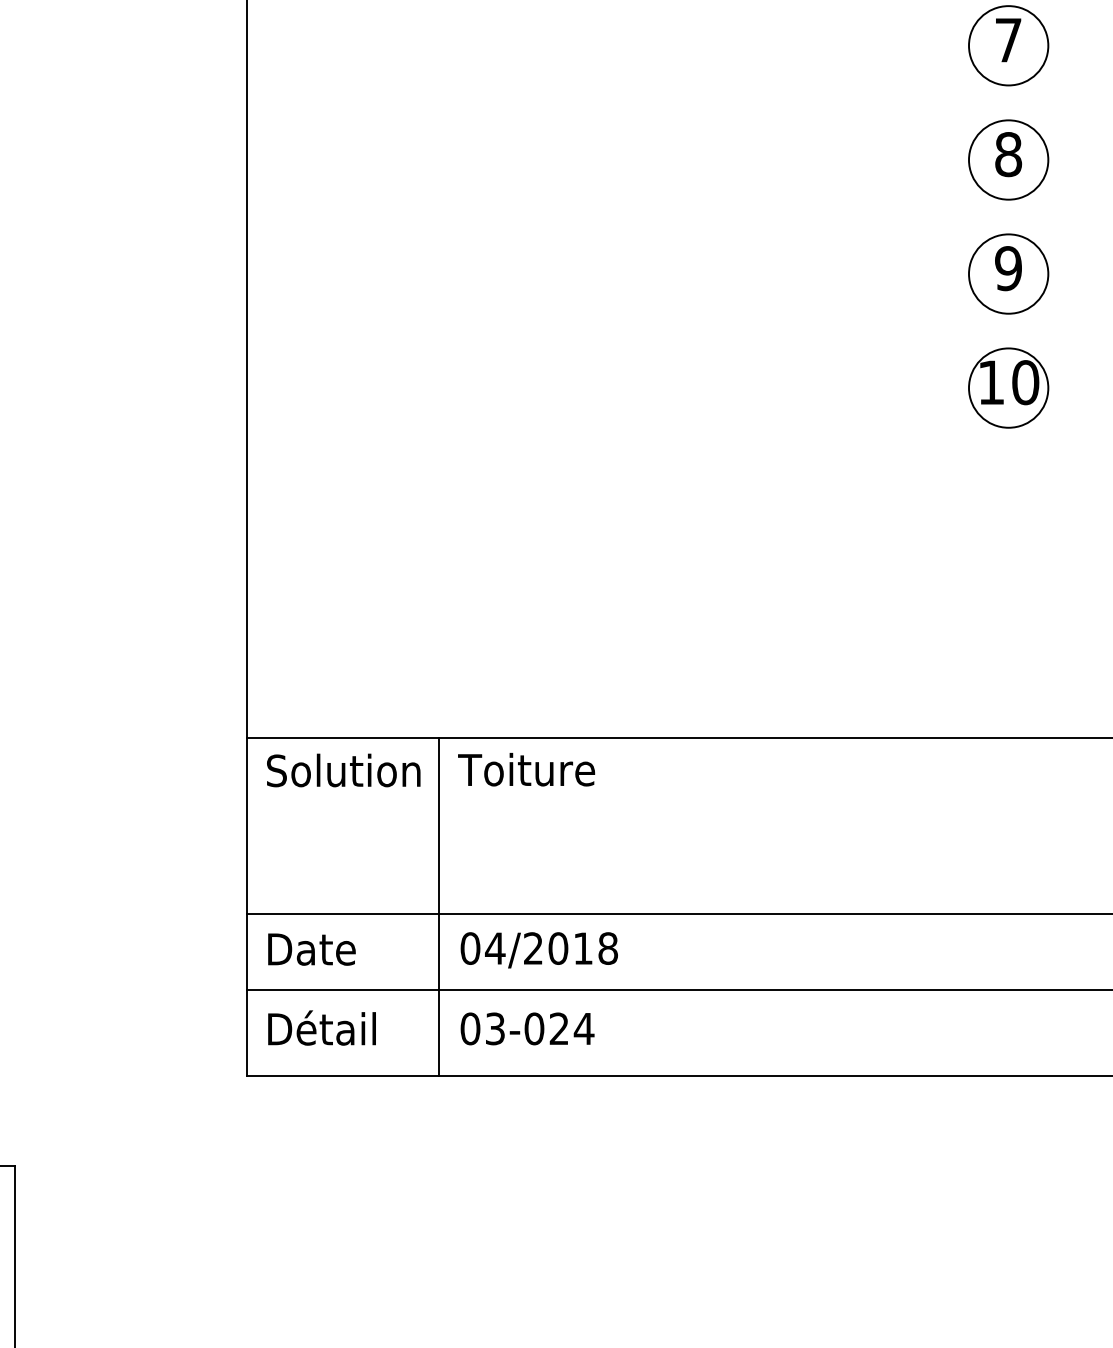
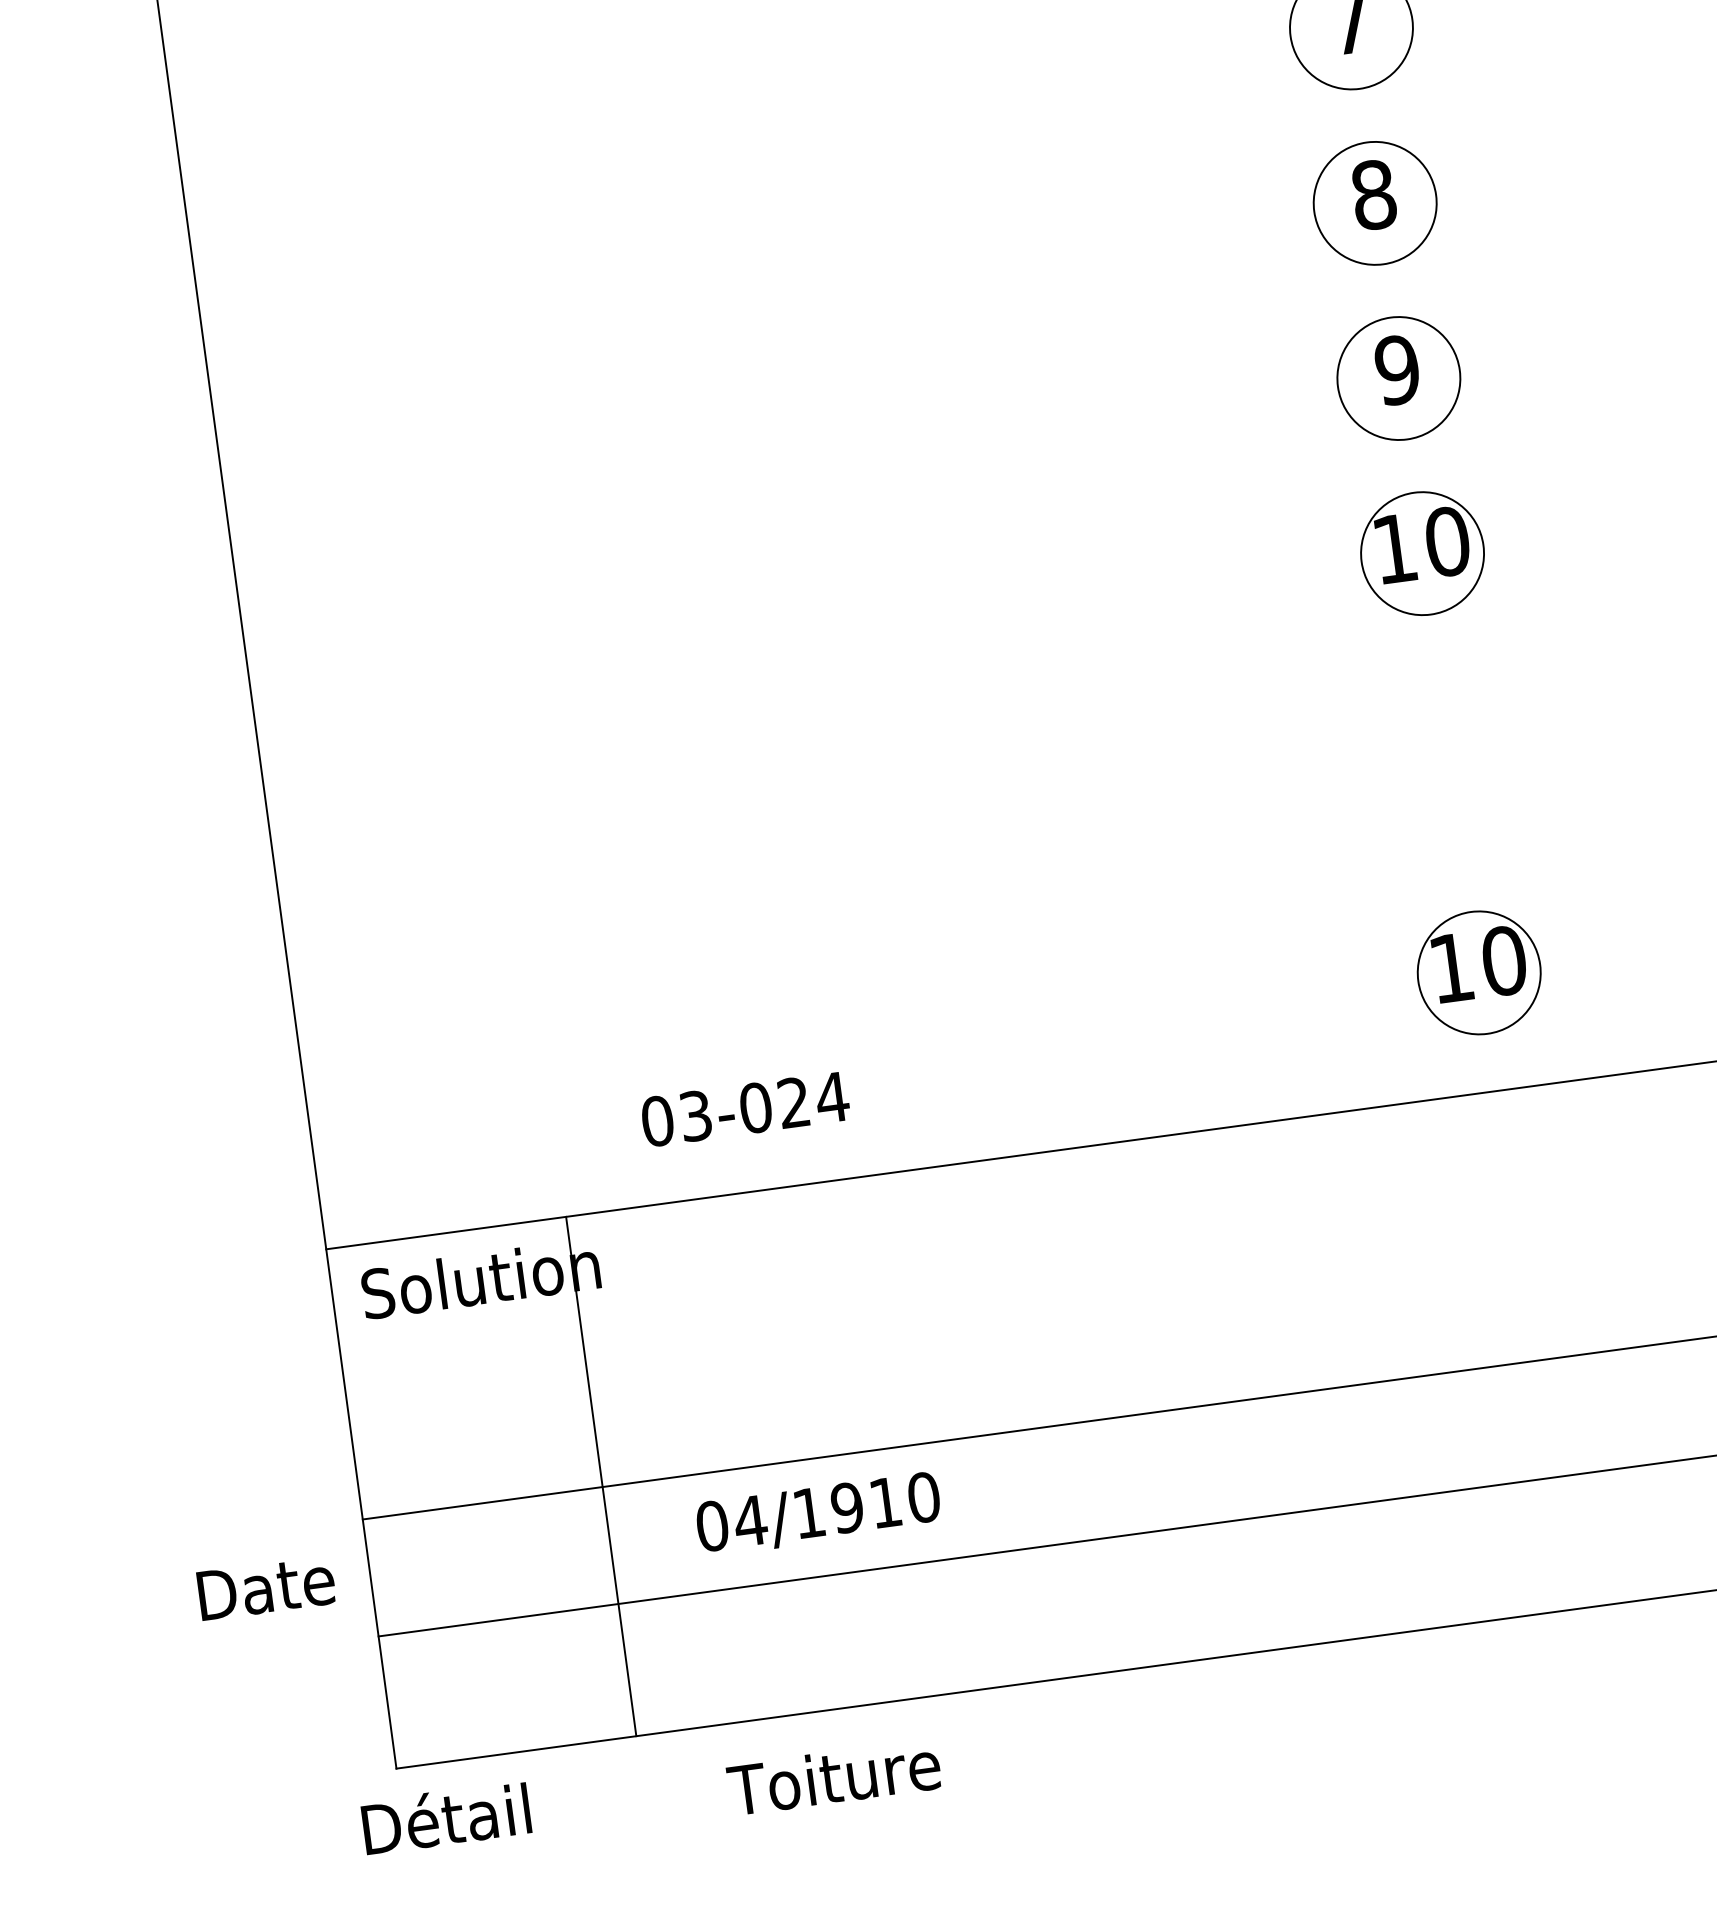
part: (1008, 660) -> (1478, 972), added
text: (526, 769) -> (833, 1776), moved
line: (438, 907) -> (601, 1476), moved
text: (571, 948) -> (867, 1505), 04/2018 -> 04/1910
text: (311, 949) -> (265, 1587), moved
text: (321, 1027) -> (445, 1817), moved
text: (527, 1028) -> (745, 1108), moved

